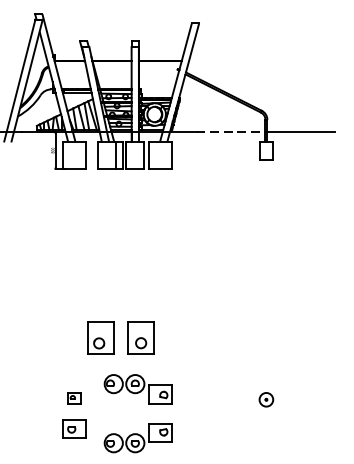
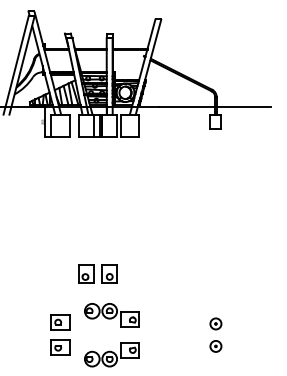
line: (232, 132) -> (188, 107), dashed -> solid
part: (120, 337) -> (97, 273), size x0.71
part: (74, 397) -> (60, 322), size x1.67
part: (265, 427) -> (215, 346), added

